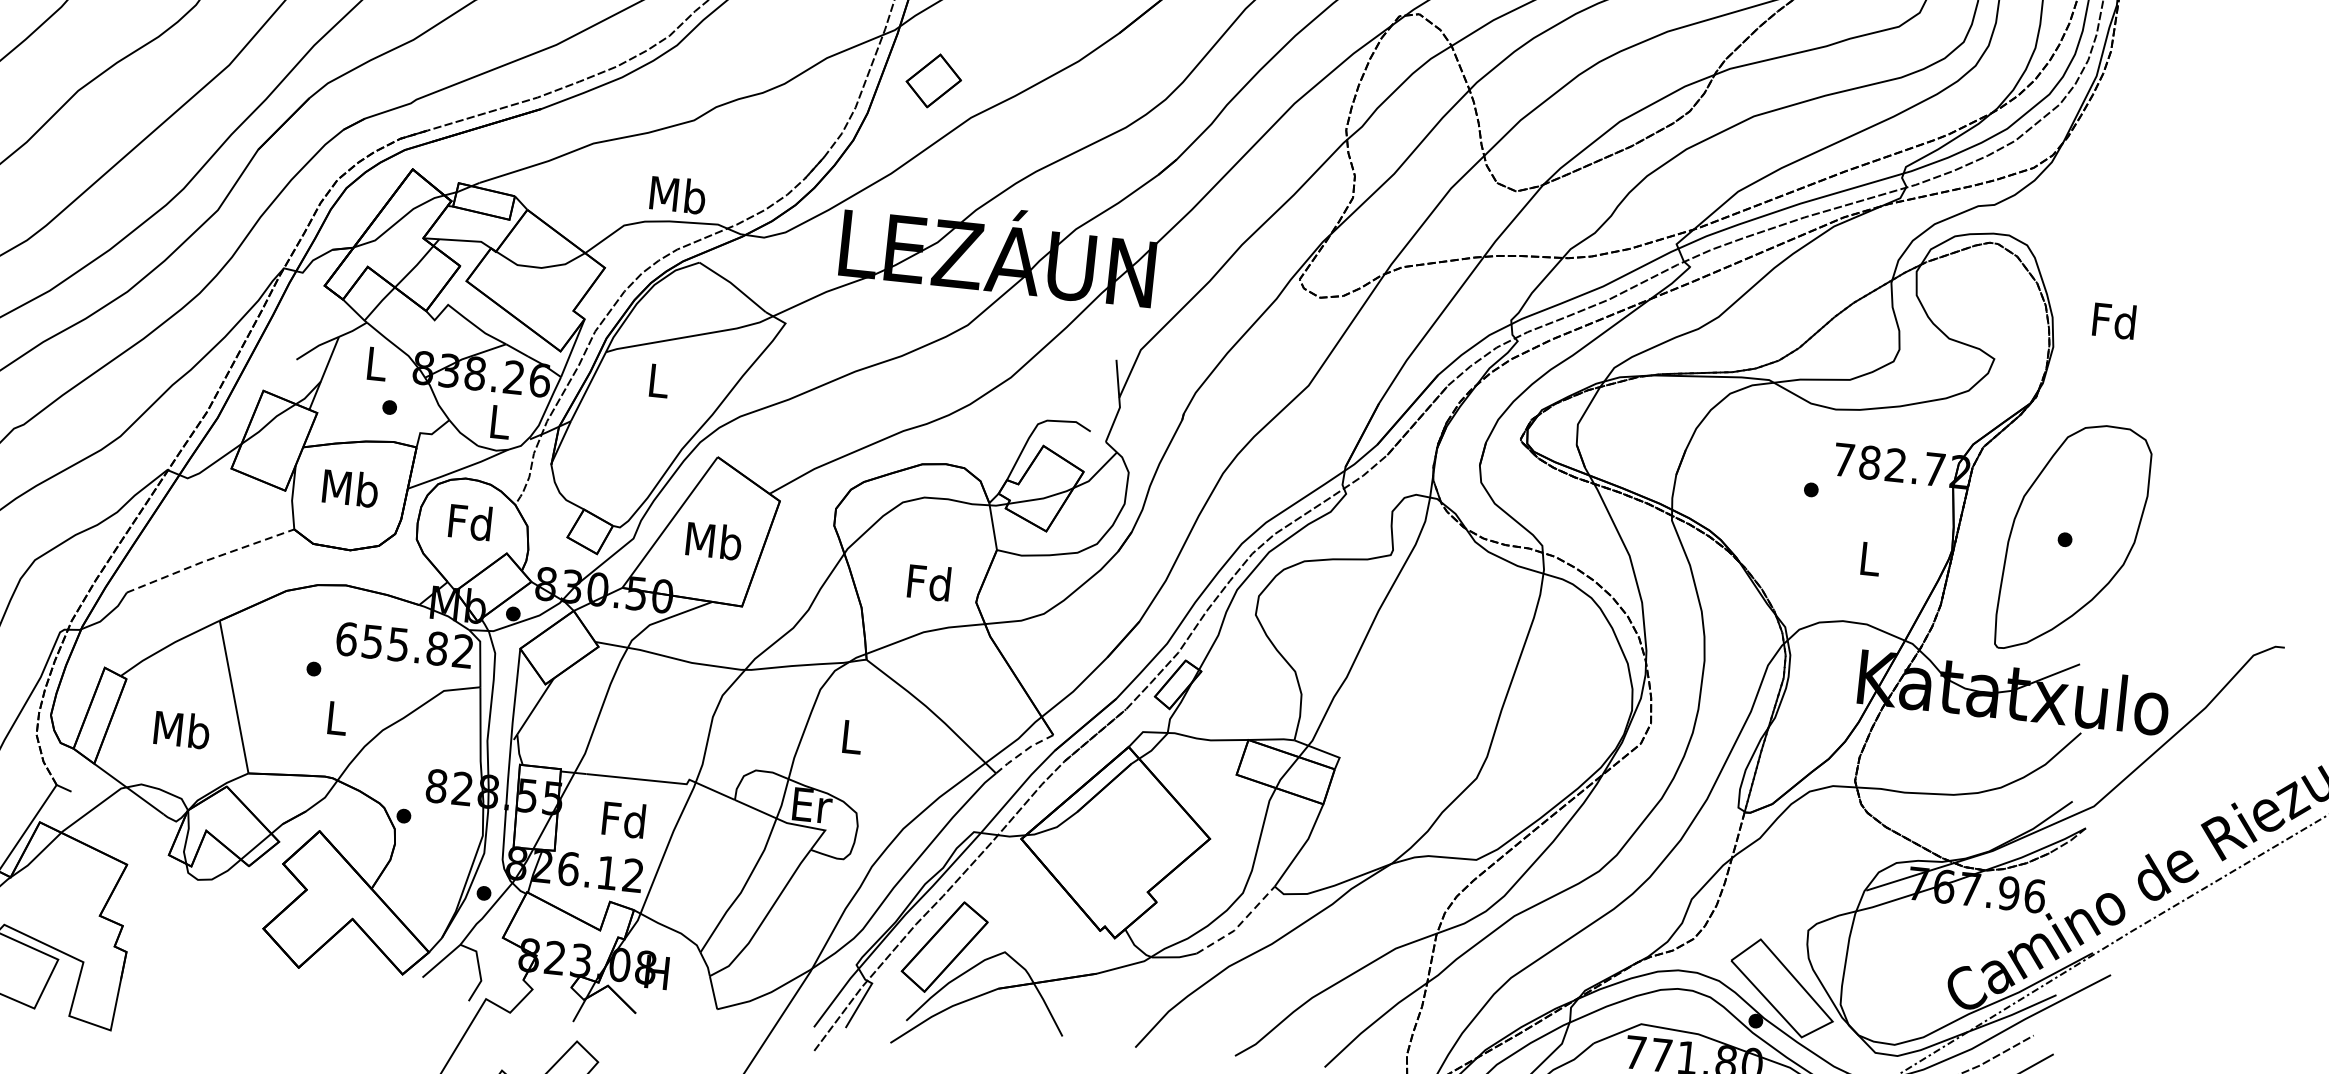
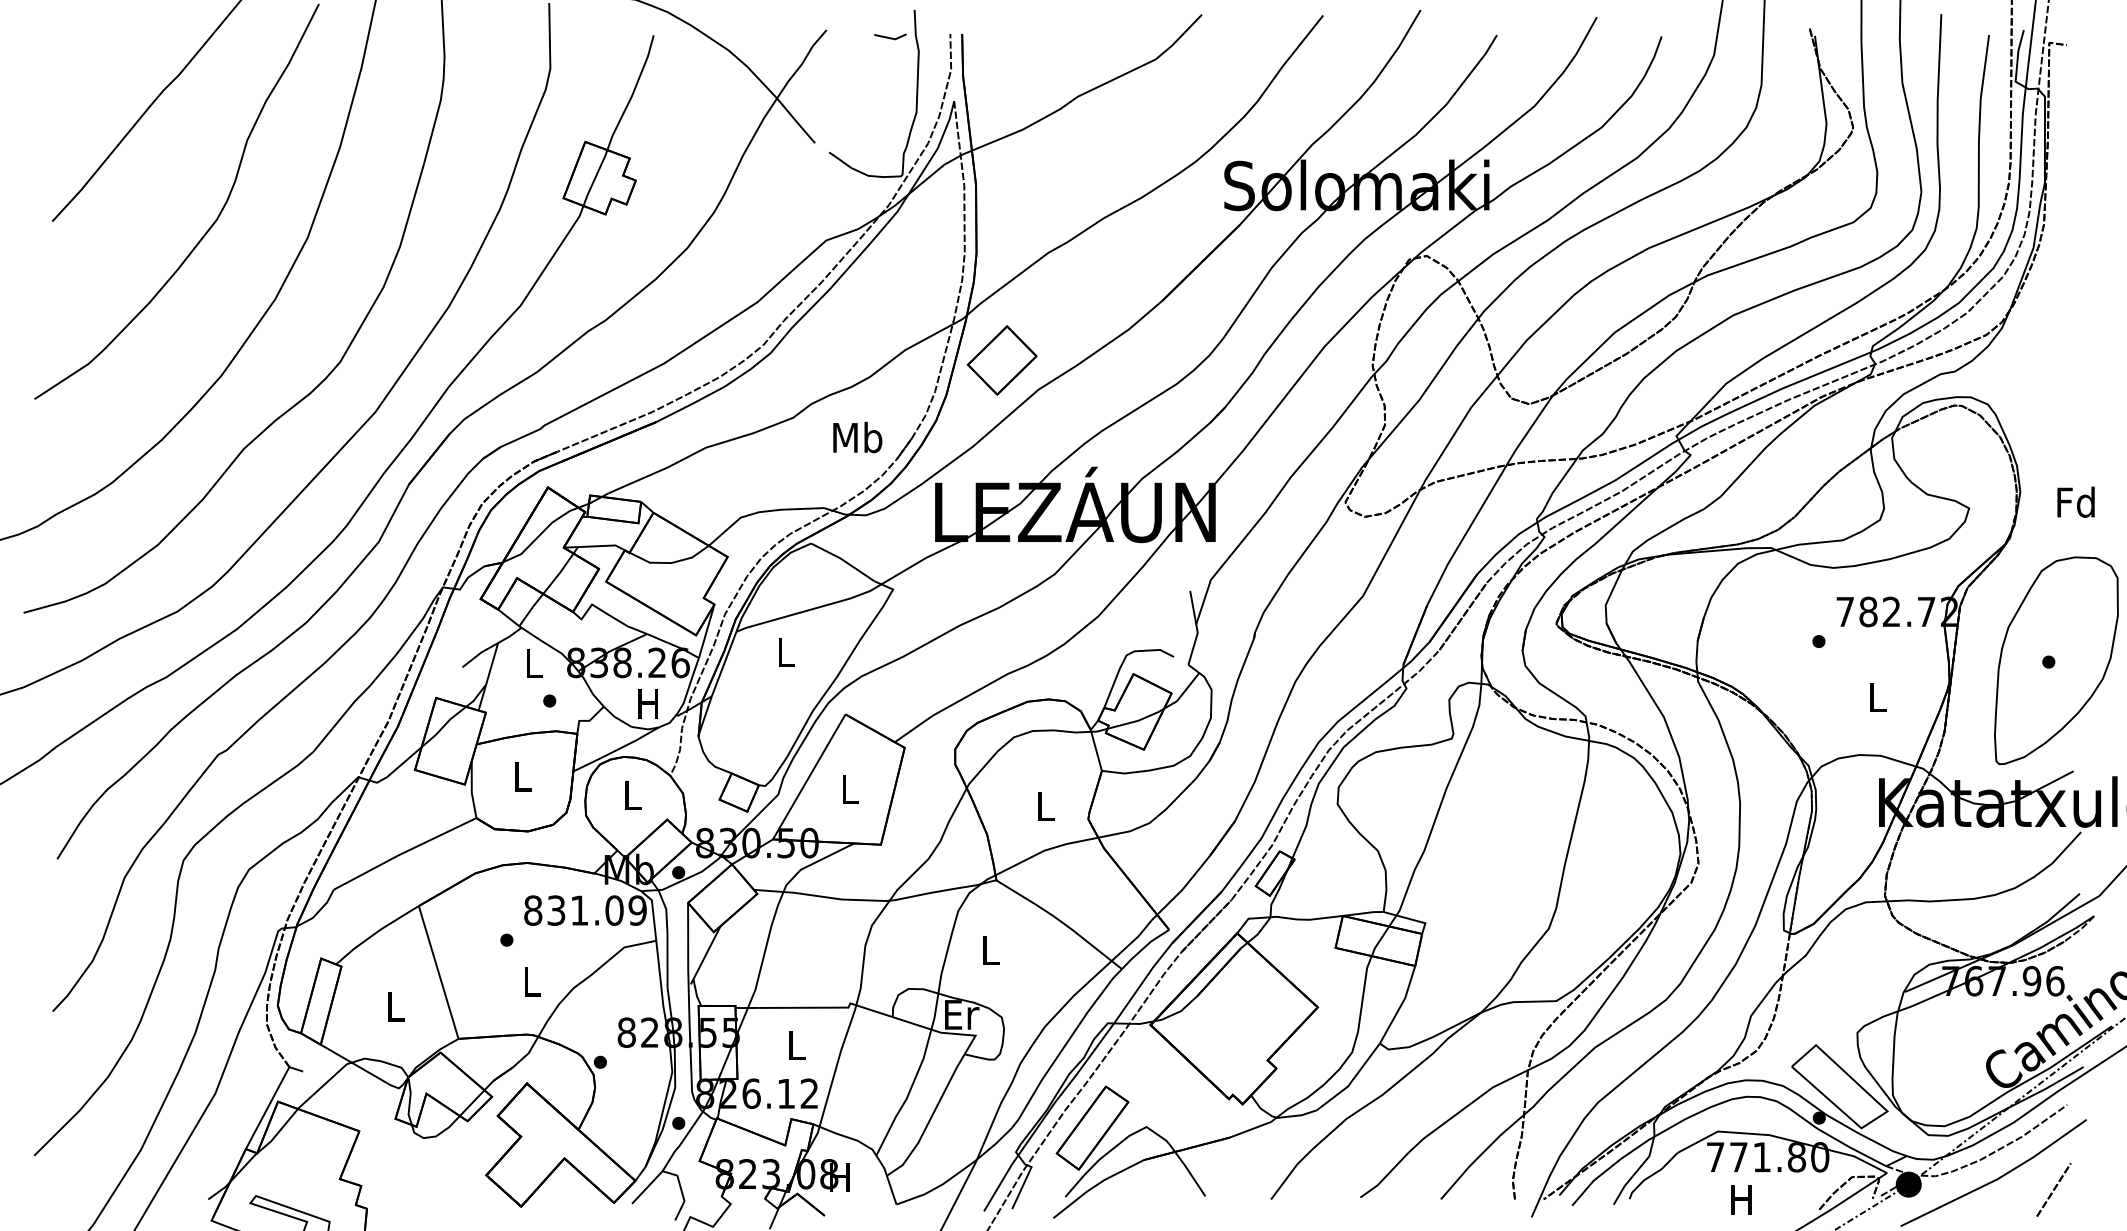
part: (933, 80) -> (1001, 360), size x1.43
text: (677, 194) -> (857, 437), moved
text: (2113, 319) -> (2075, 501), moved
text: (498, 421) -> (647, 703), L -> H
text: (350, 487) -> (522, 775), Mb -> L
text: (469, 521) -> (631, 794), Fd -> L
text: (713, 540) -> (849, 788), Mb -> L
line: (208, 559) -> (403, 852), dashed -> solid
text: (928, 581) -> (1044, 805), Fd -> L
text: (405, 645) -> (585, 910), 655.82 -> 831.09
text: (182, 729) -> (395, 1006), Mb -> L
line: (1023, 751) -> (1144, 947), dashed -> solid
text: (623, 819) -> (795, 1044), Fd -> L
line: (1239, 924) -> (1352, 1080), dashed -> solid

